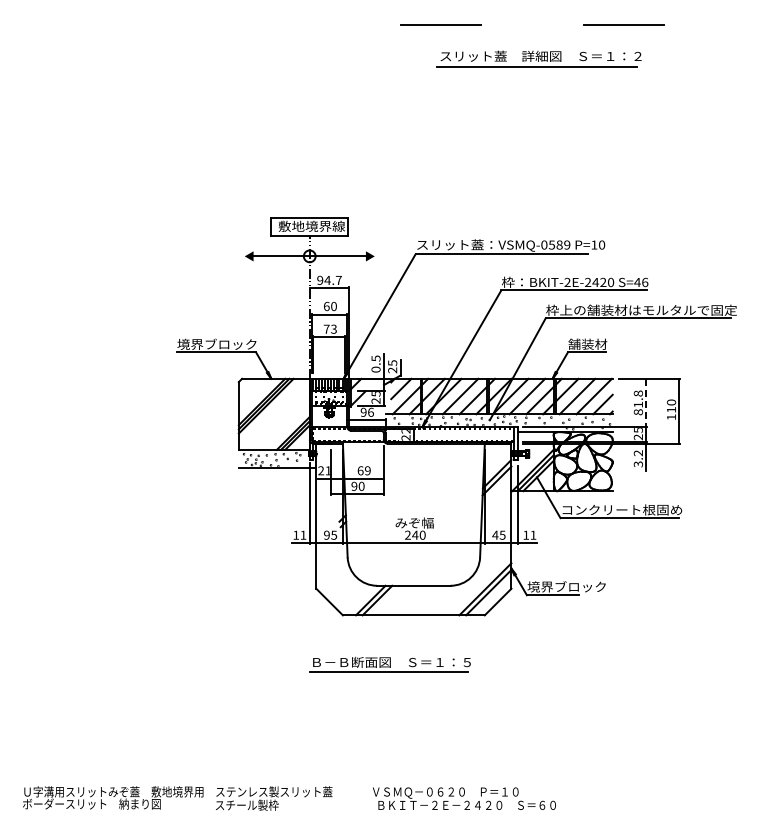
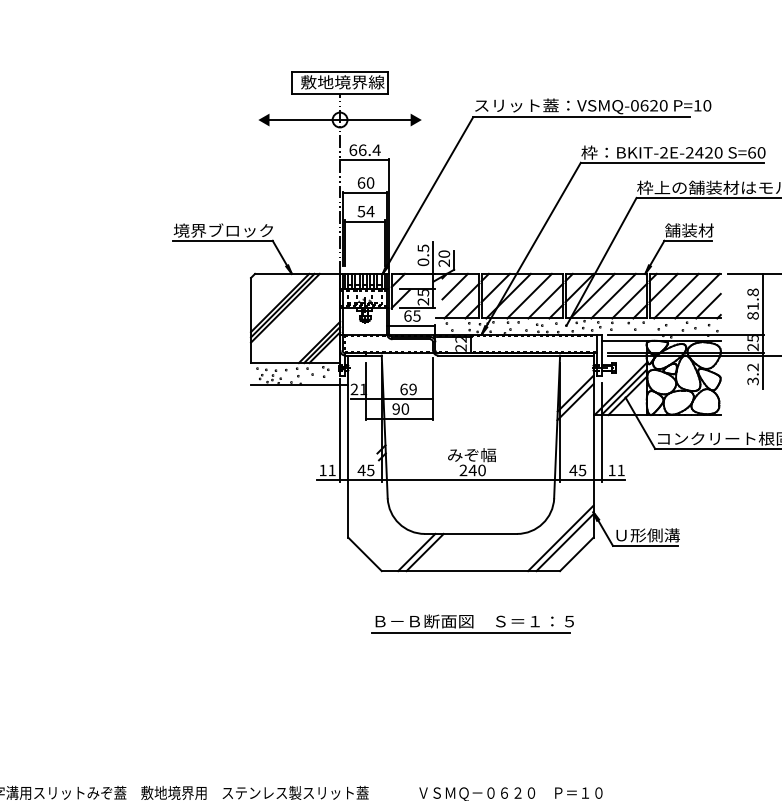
text: (559, 244) -> (653, 105), VSMQ-0589 -> VSMQ-0620
text: (329, 279) -> (364, 149), 94.7 -> 66.4
text: (641, 282) -> (756, 152), S=46 -> S=60
text: (330, 328) -> (366, 210), 73 -> 54
text: (392, 363) -> (444, 254), 25 -> 20
line: (646, 403) -> (763, 304), dashed -> solid
text: (366, 411) -> (411, 314), 96 -> 65
text: (326, 534) -> (361, 469), 95 -> 45
text: (566, 586) -> (662, 534), 境界ブロック -> Ｕ形側溝
part: (389, 664) -> (471, 624), moved

